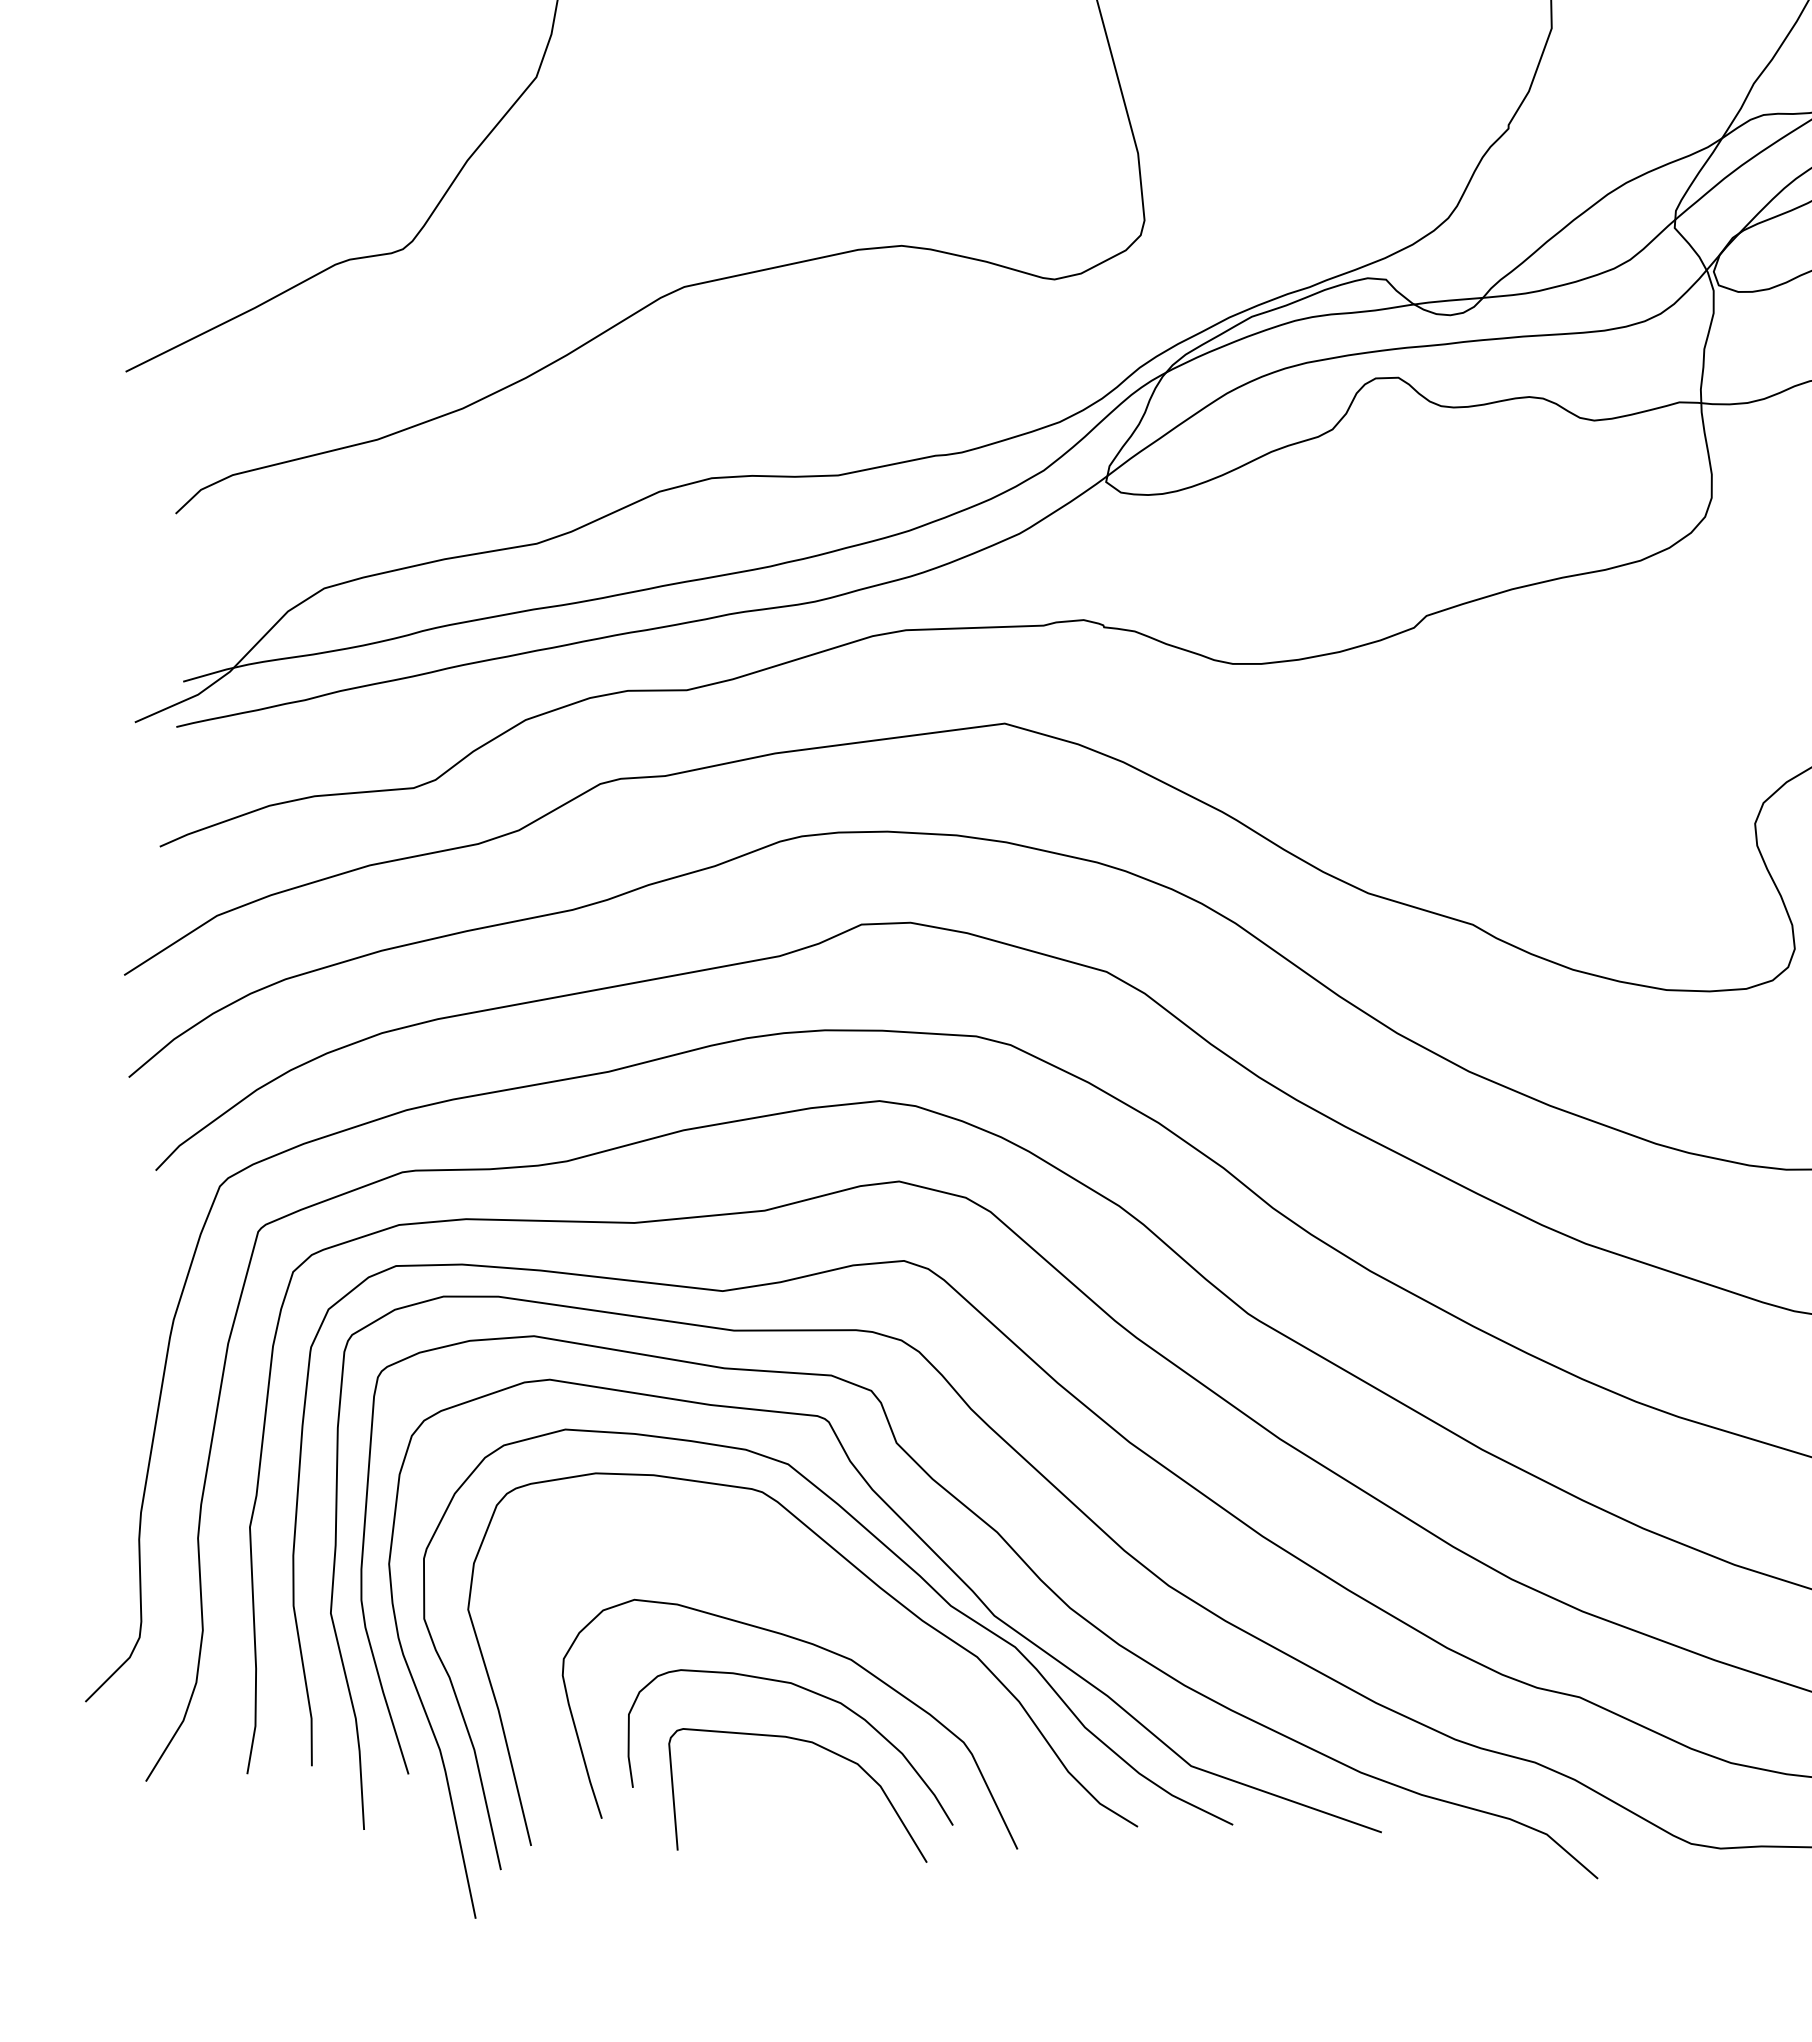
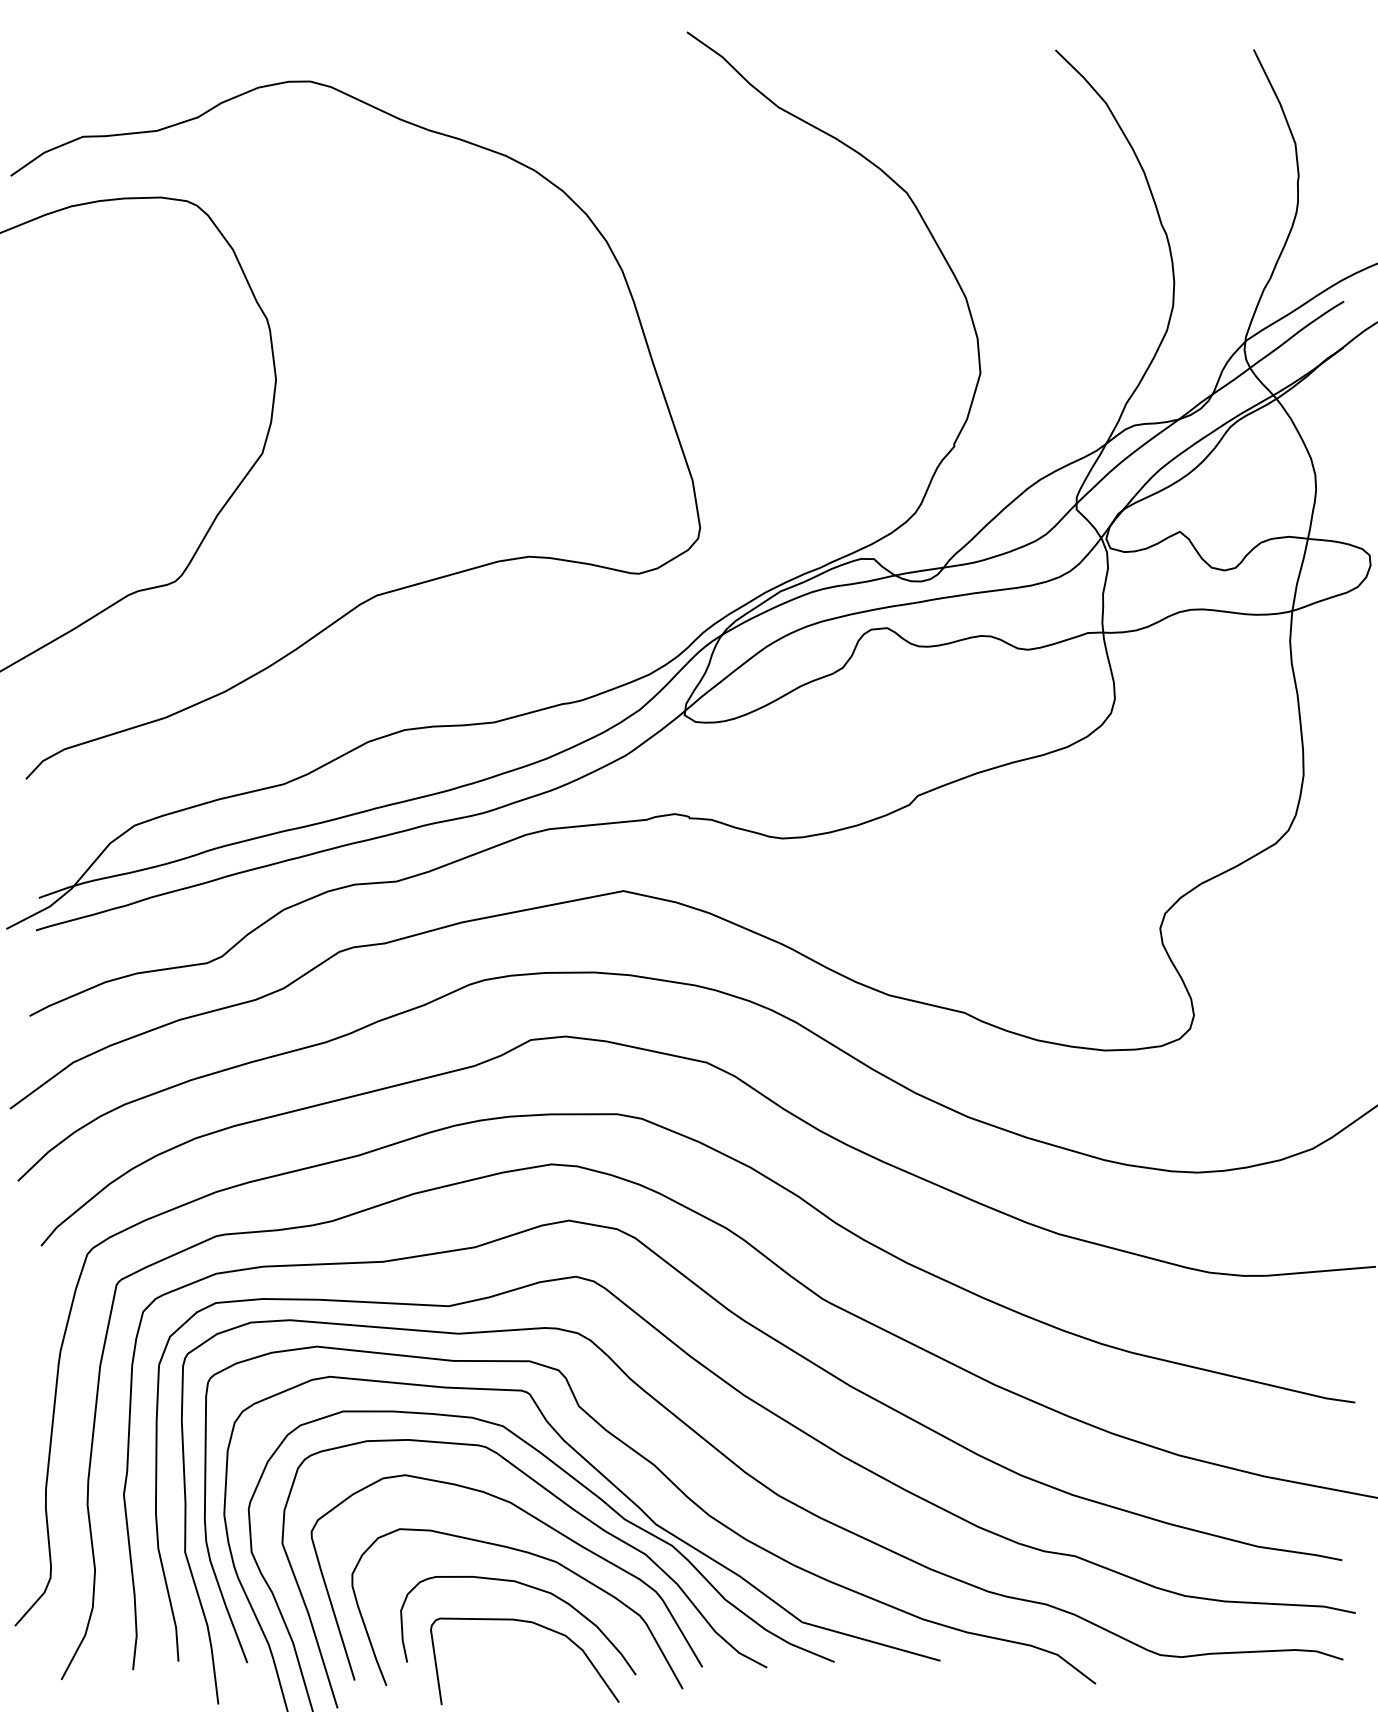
curve: (832, 1602) -> (540, 1522), added

